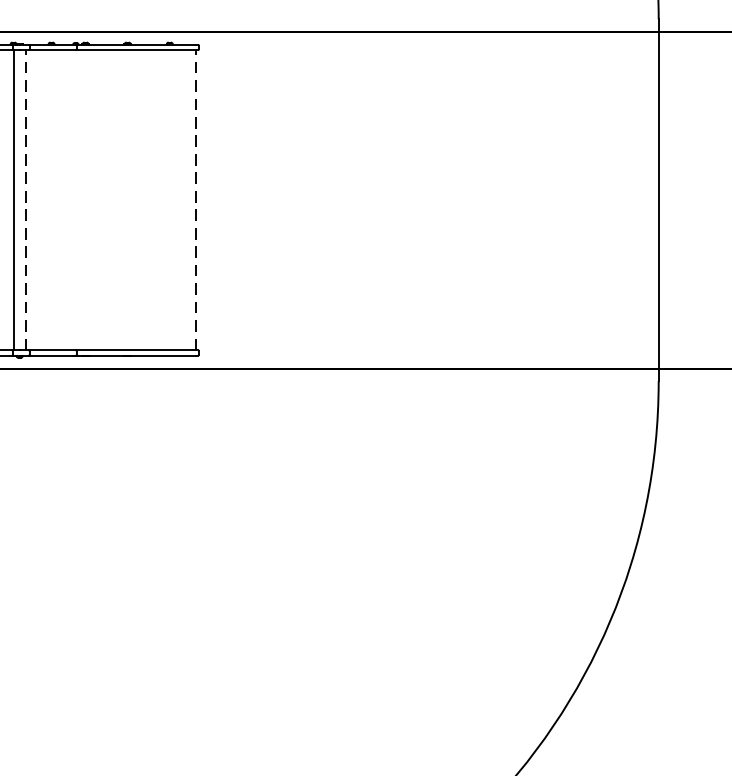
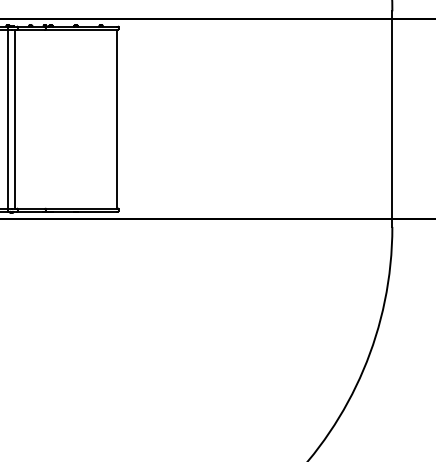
line: (26, 199) -> (15, 118), dashed -> solid
line: (195, 199) -> (116, 118), dashed -> solid

